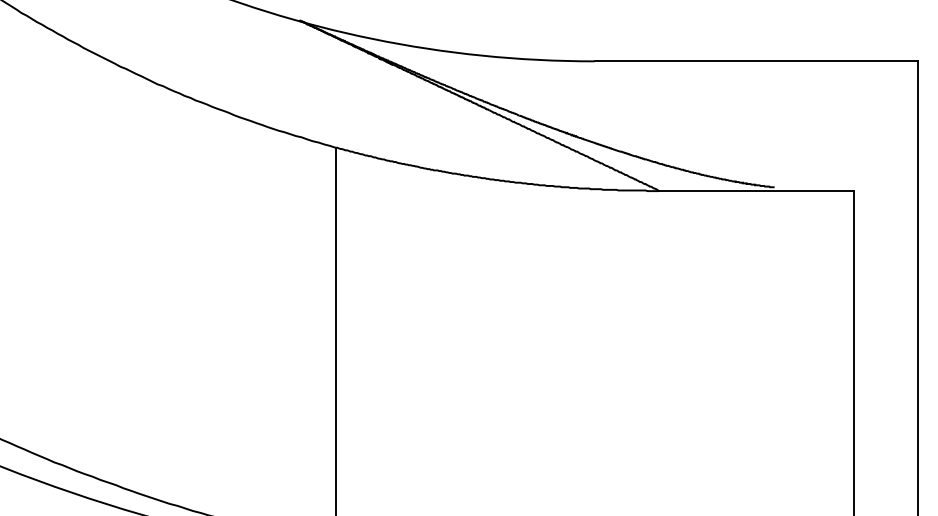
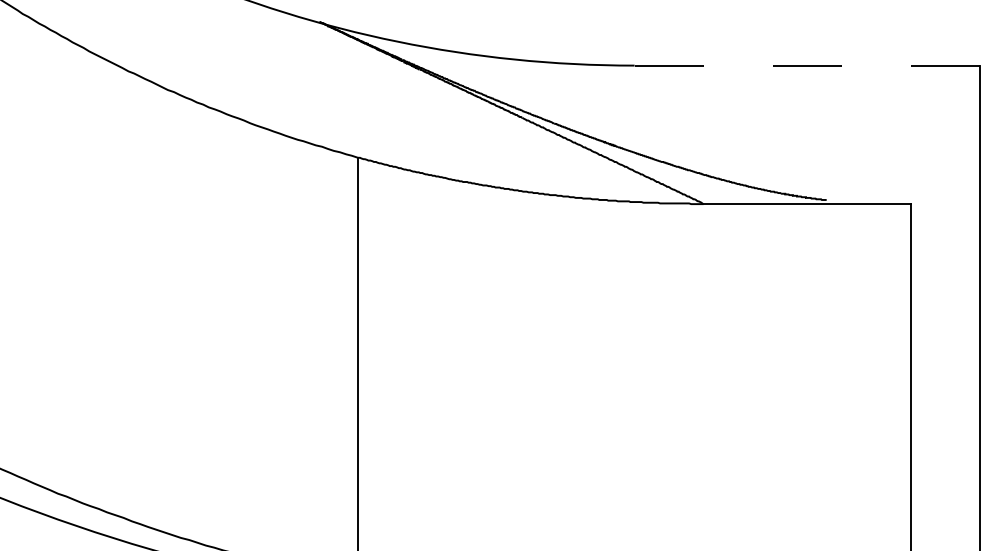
line: (756, 61) -> (807, 65), solid -> dashed

